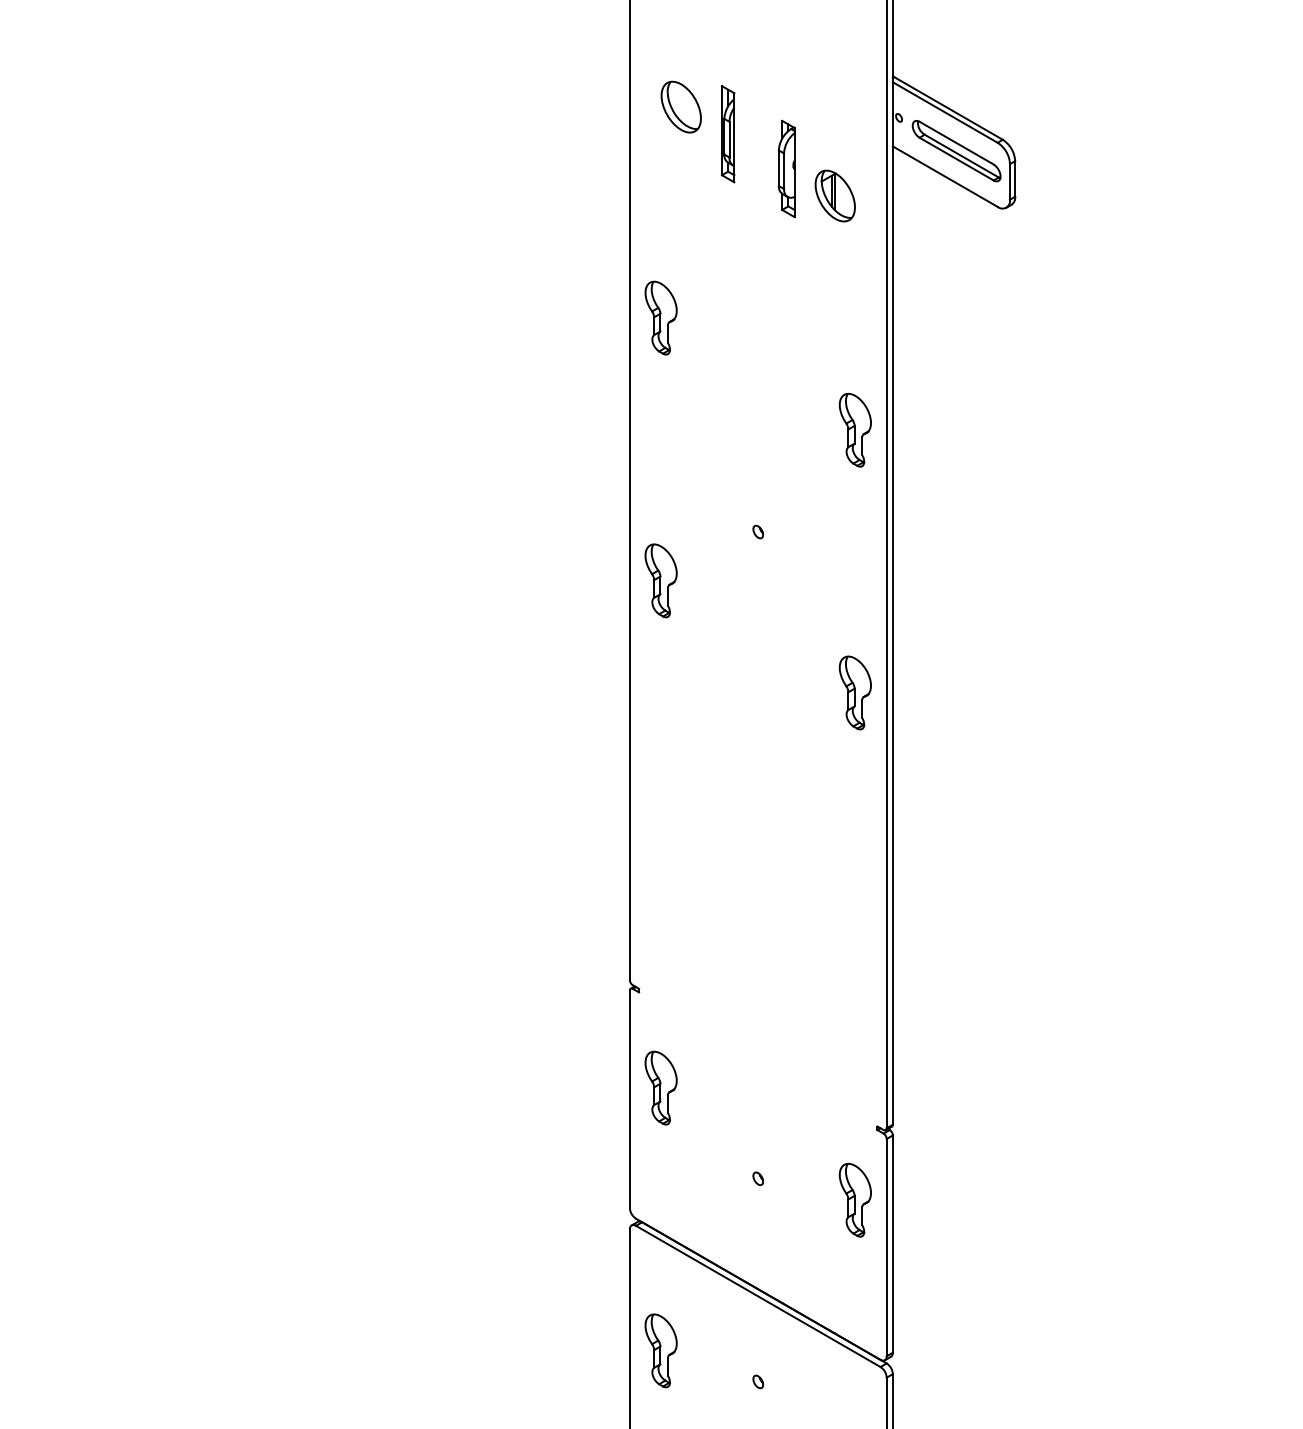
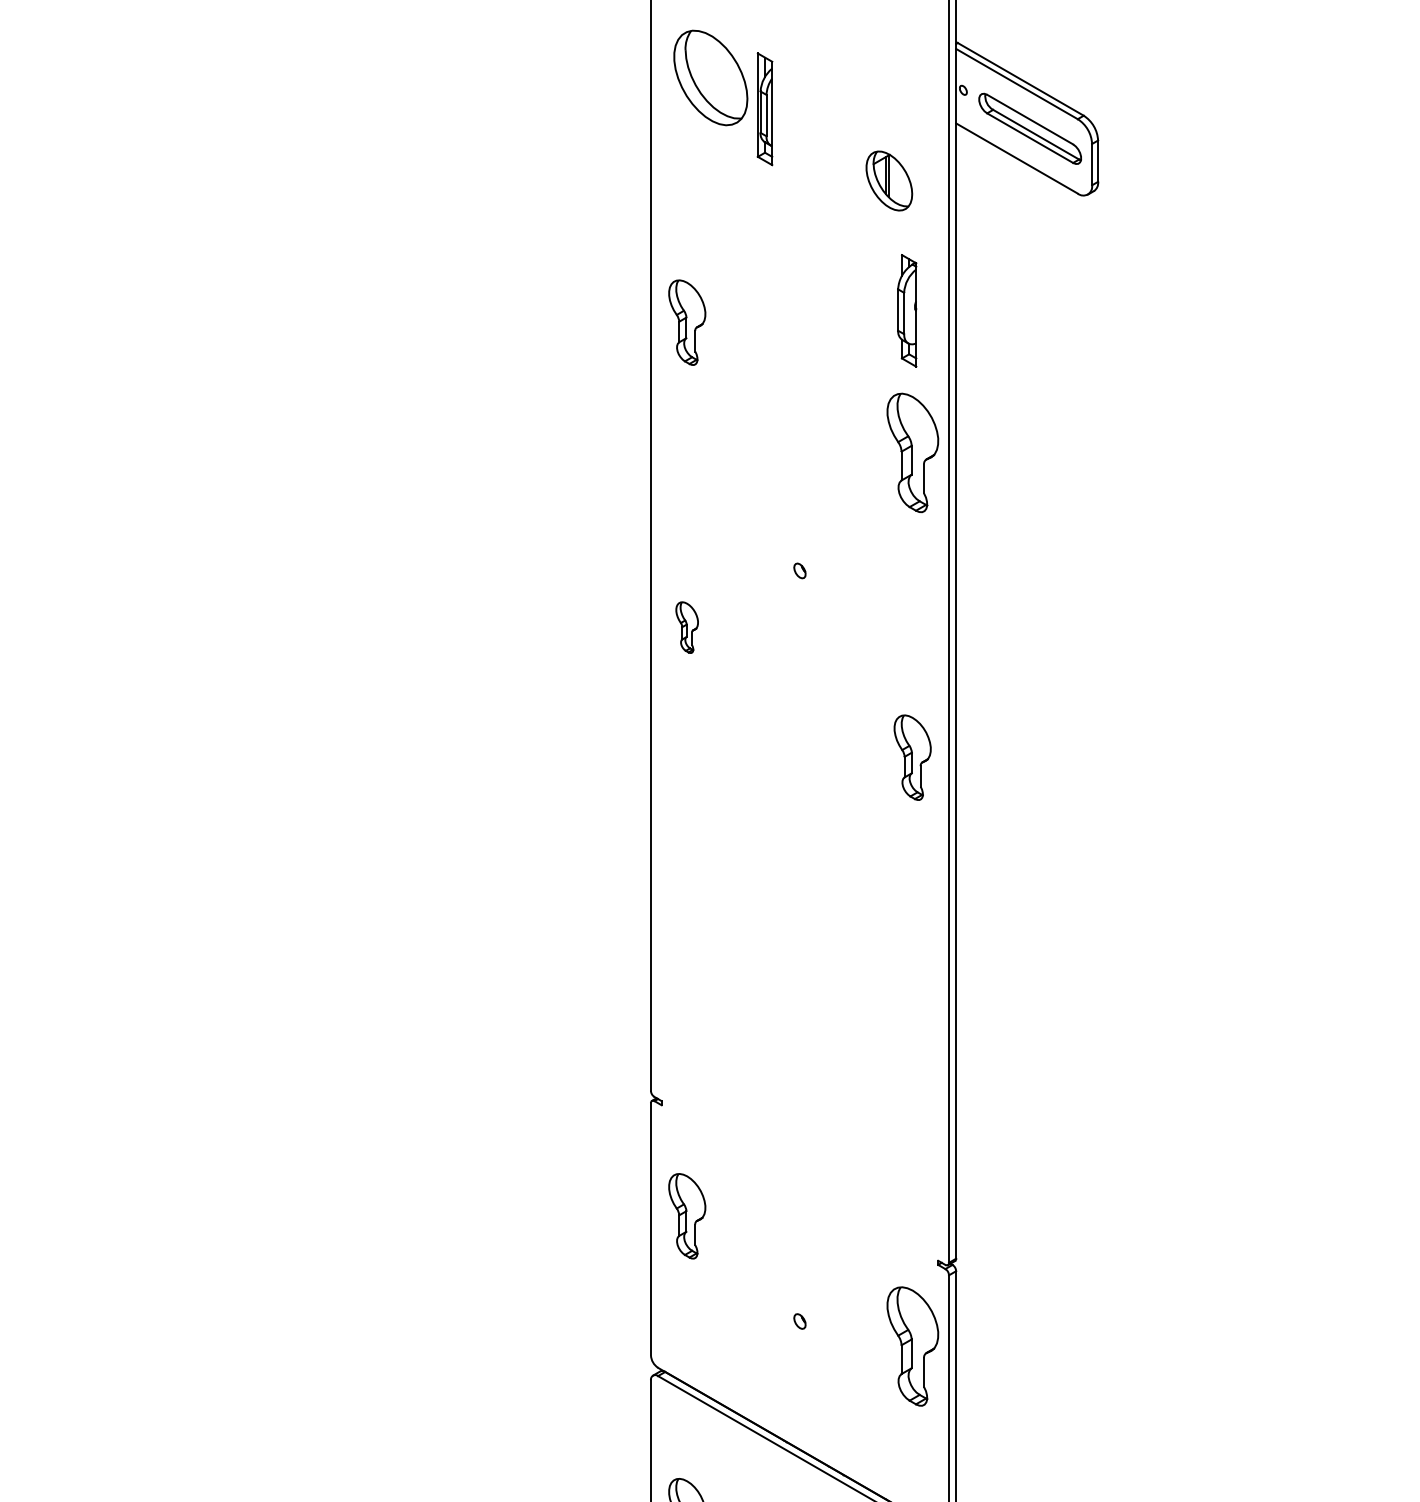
part: (680, 106) -> (709, 77), size x1.6
part: (786, 168) -> (907, 310), moved
part: (854, 429) -> (911, 451), size x1.4
part: (660, 580) -> (686, 627), size x0.6
part: (854, 1199) -> (911, 1345), size x1.4

